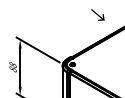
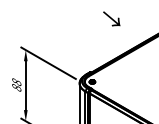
text: (97, 14) -> (111, 18), moved

